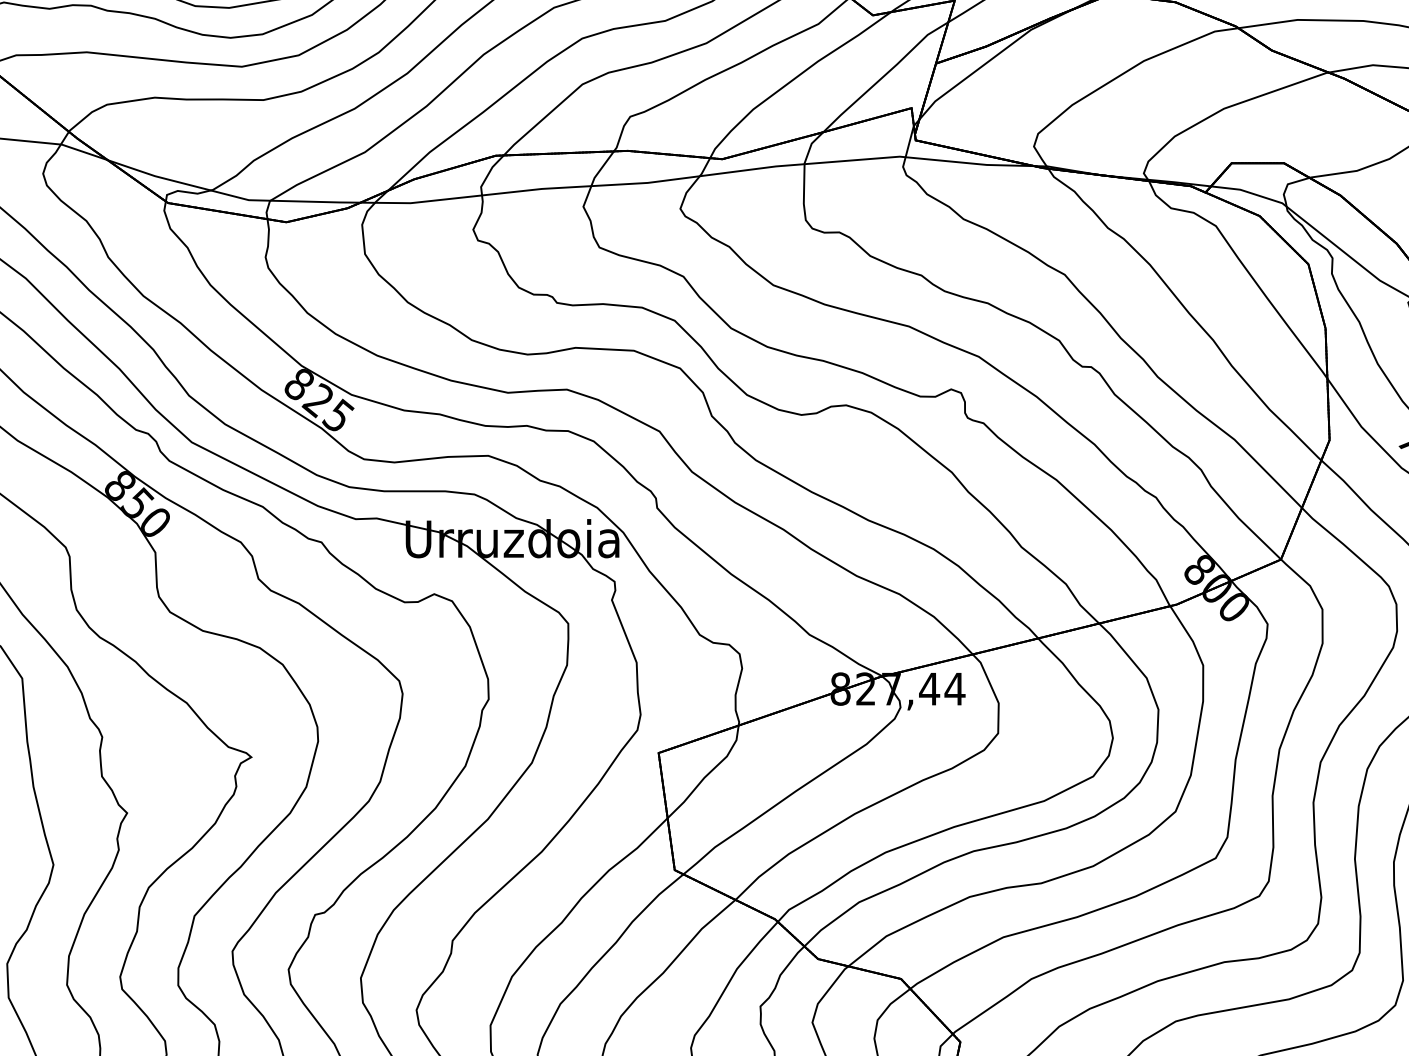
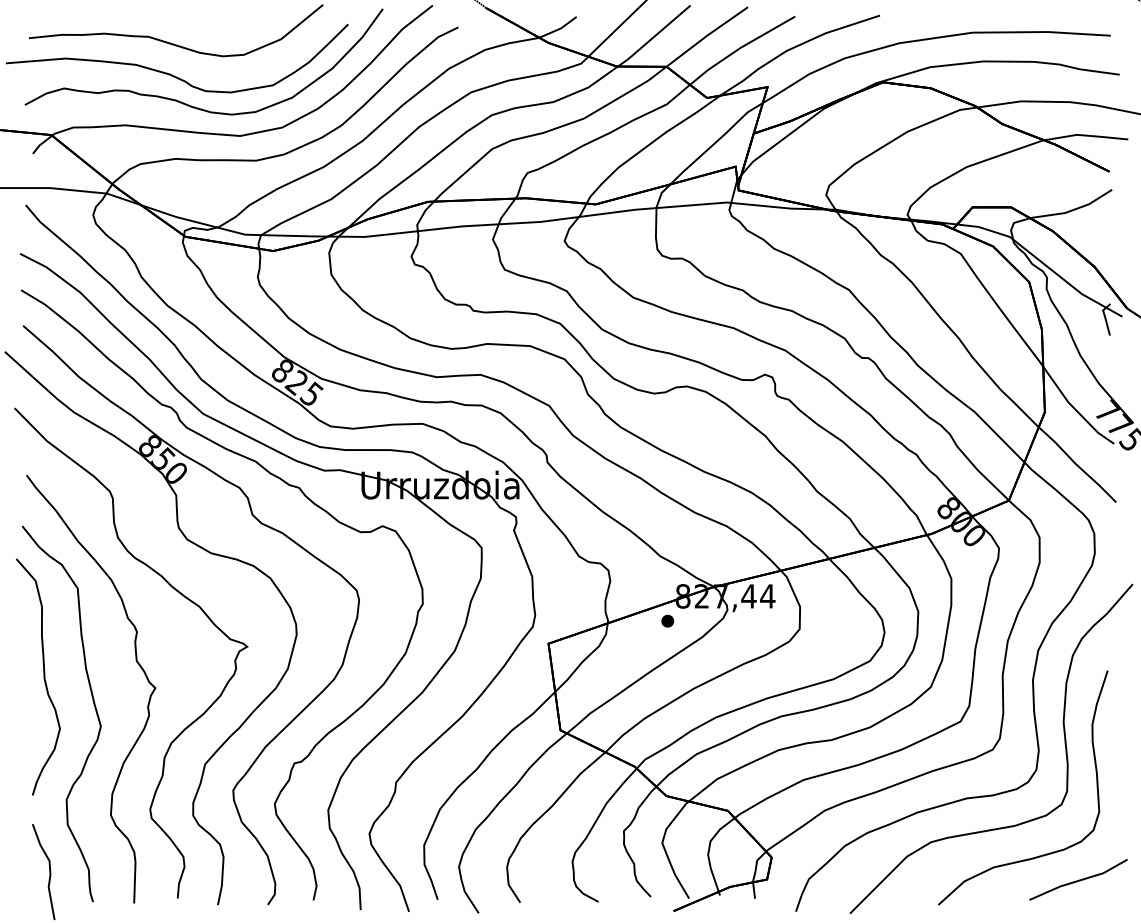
part: (819, 721) -> (667, 620), added

